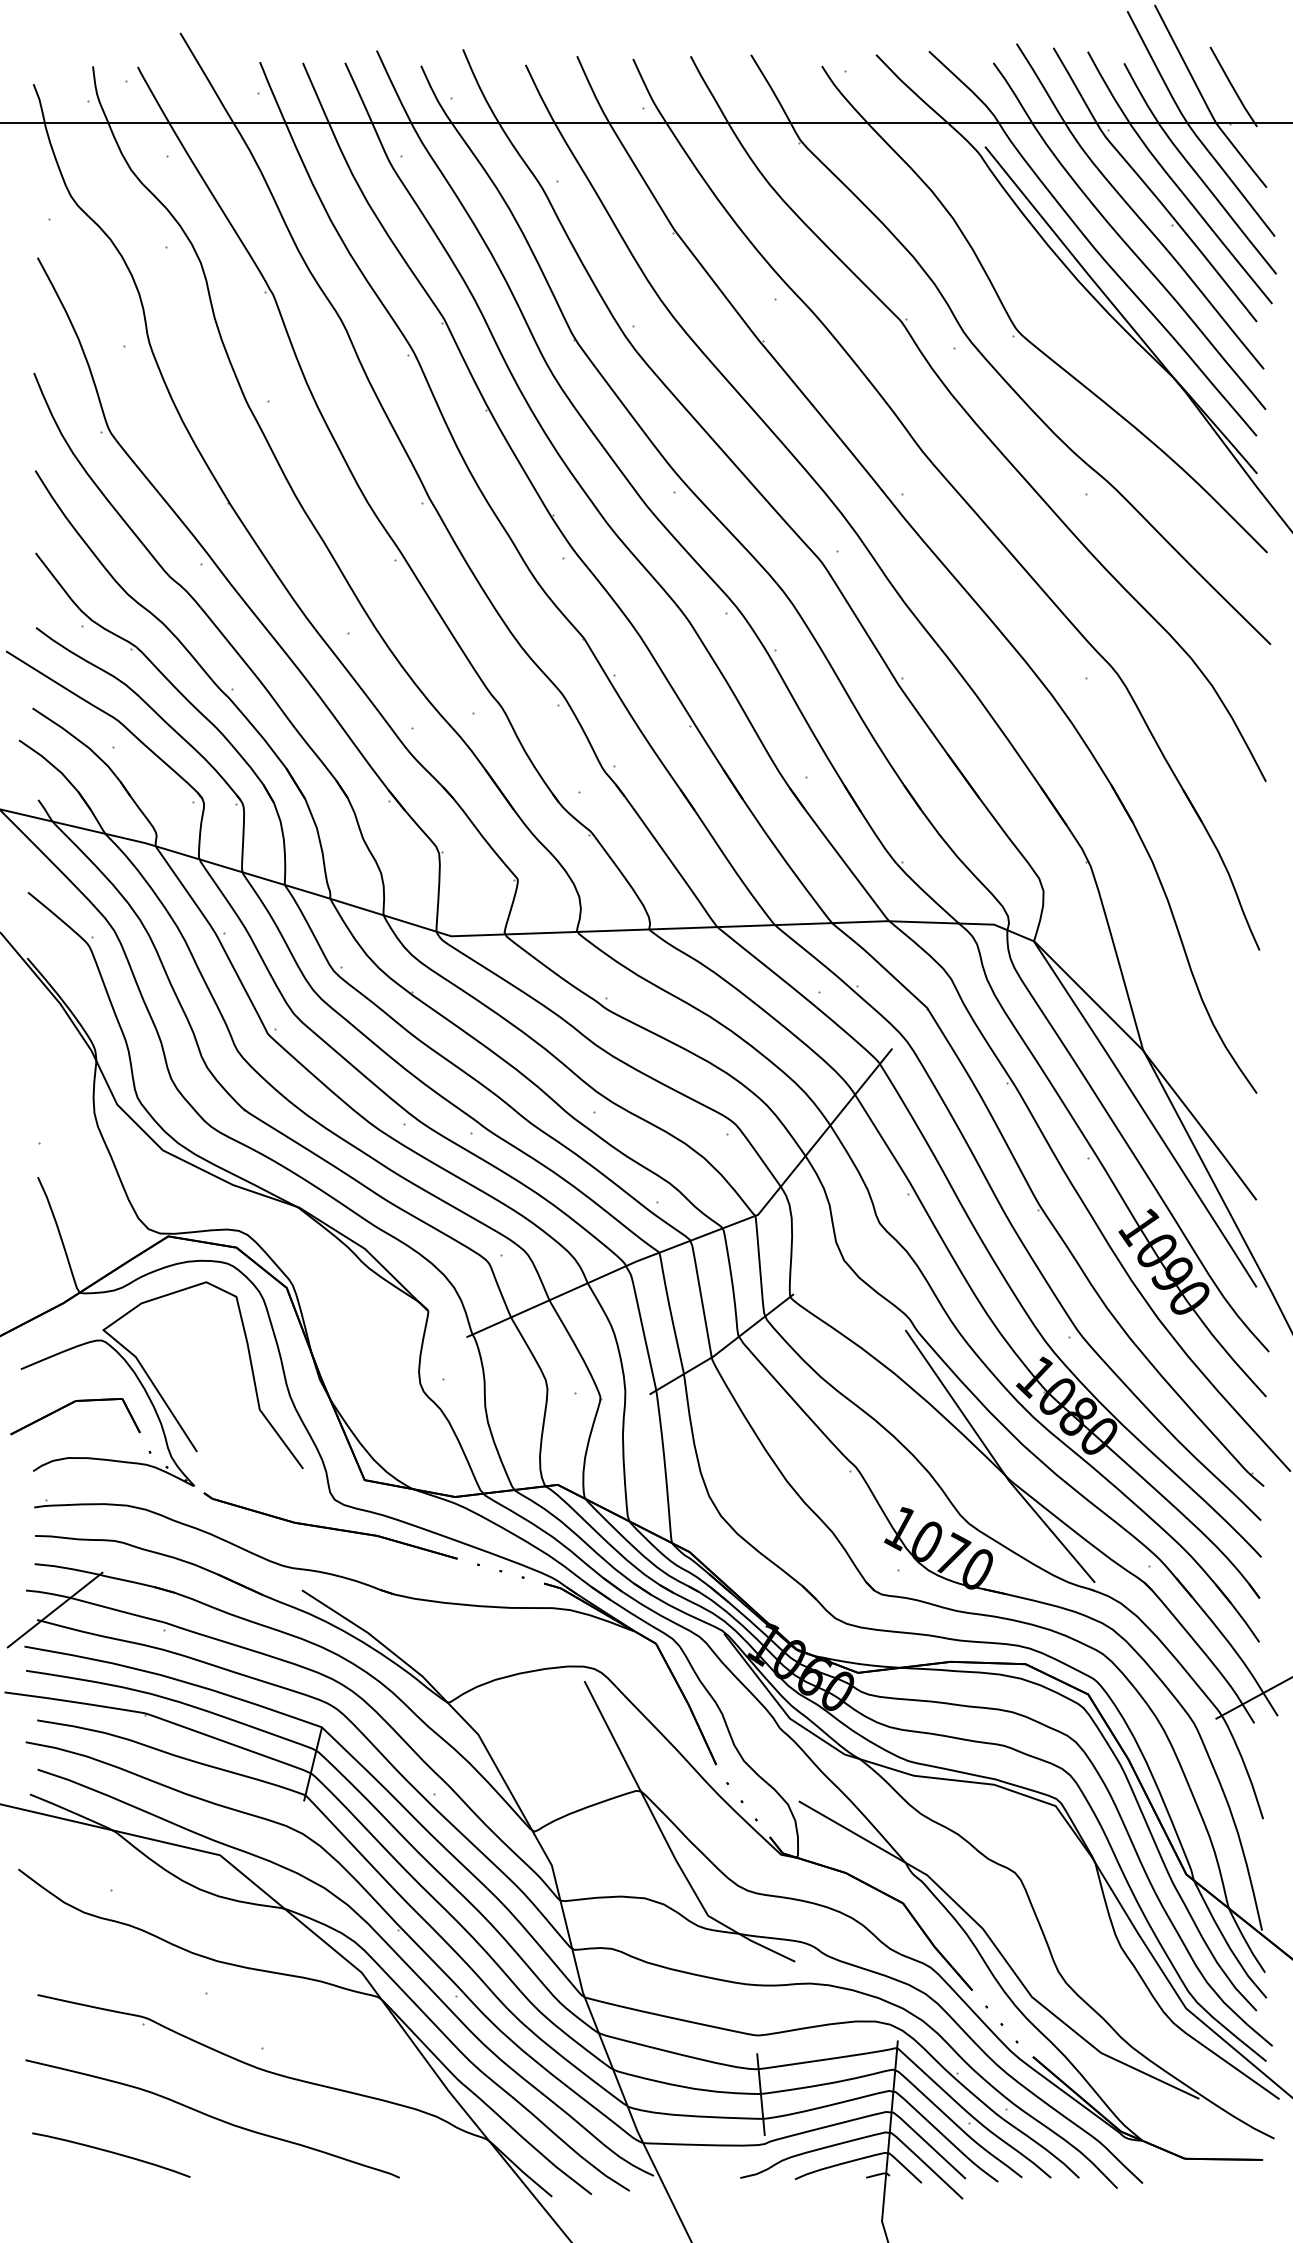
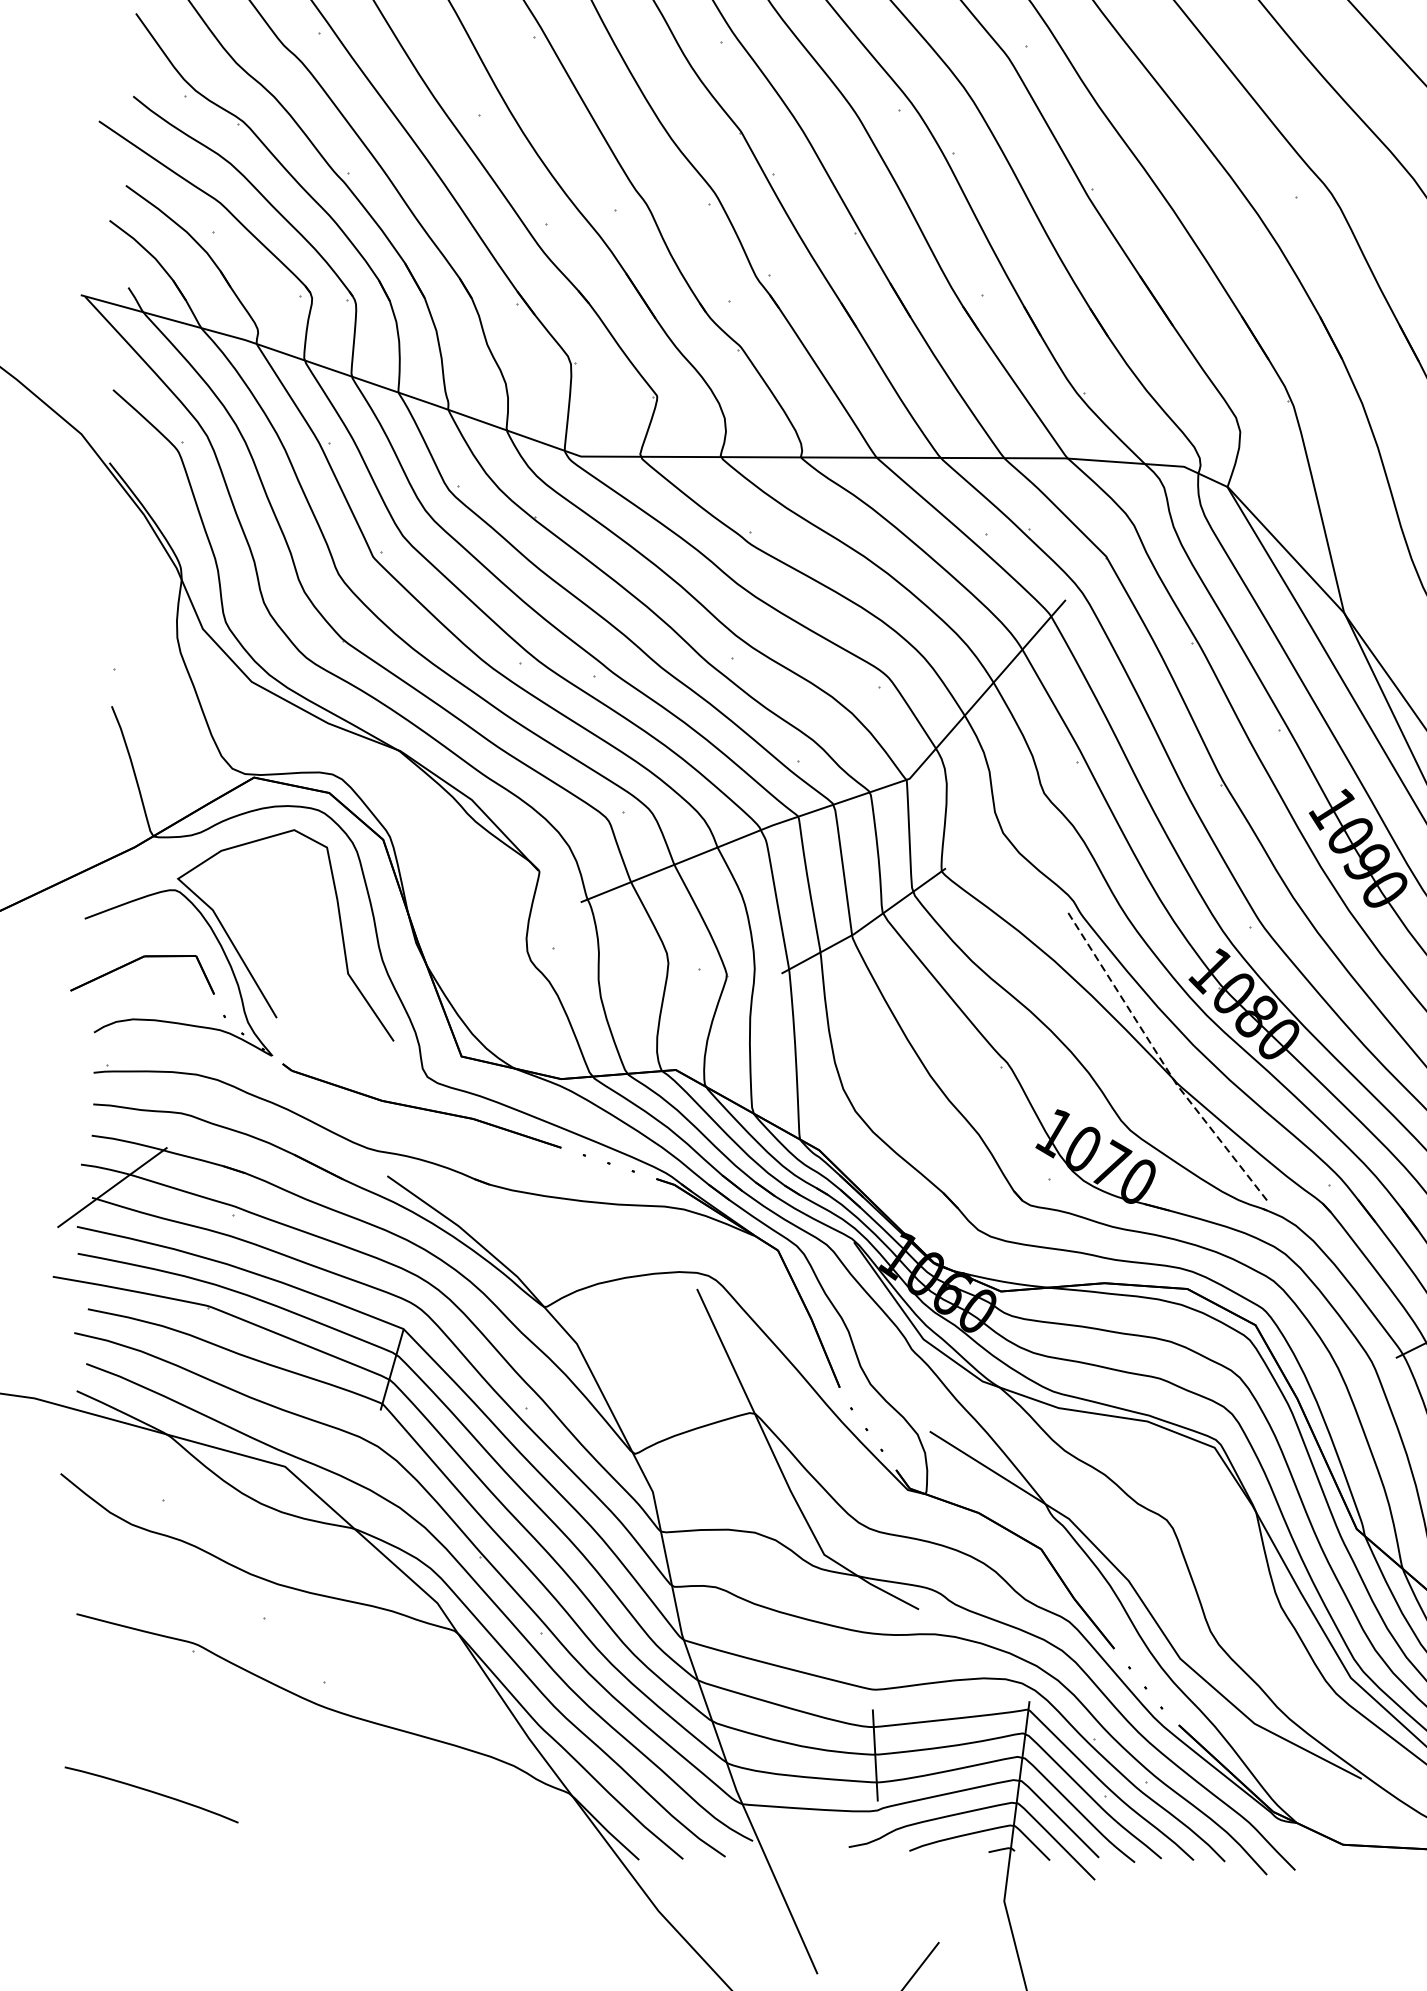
line: (995, 1461) -> (1162, 1062), solid -> dashed
curve: (212, 2118) -> (265, 1758), removed

